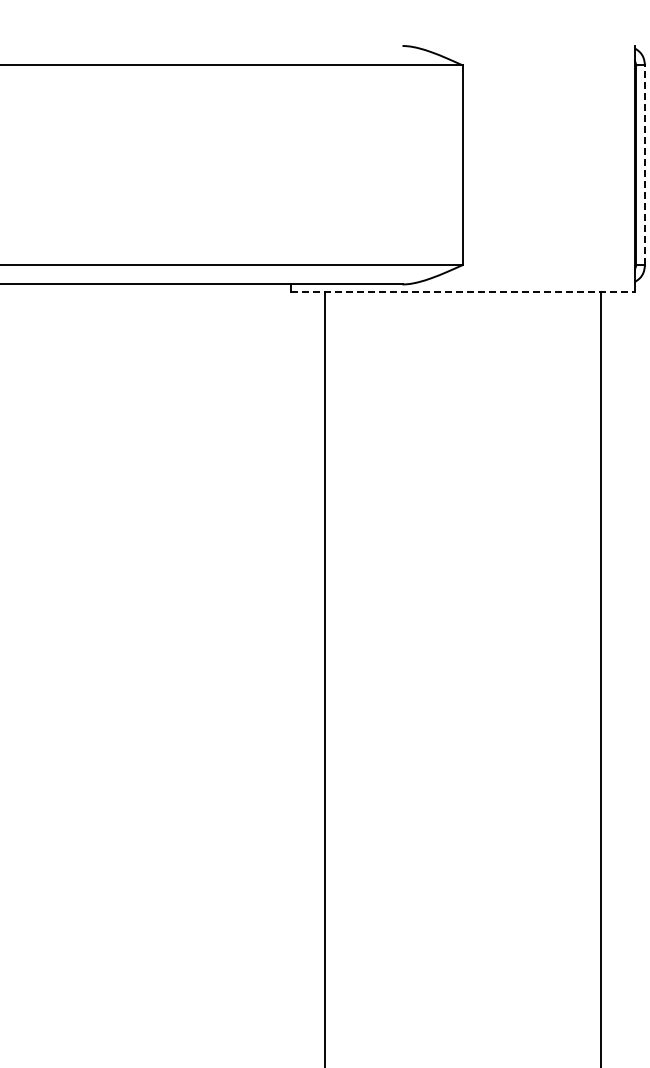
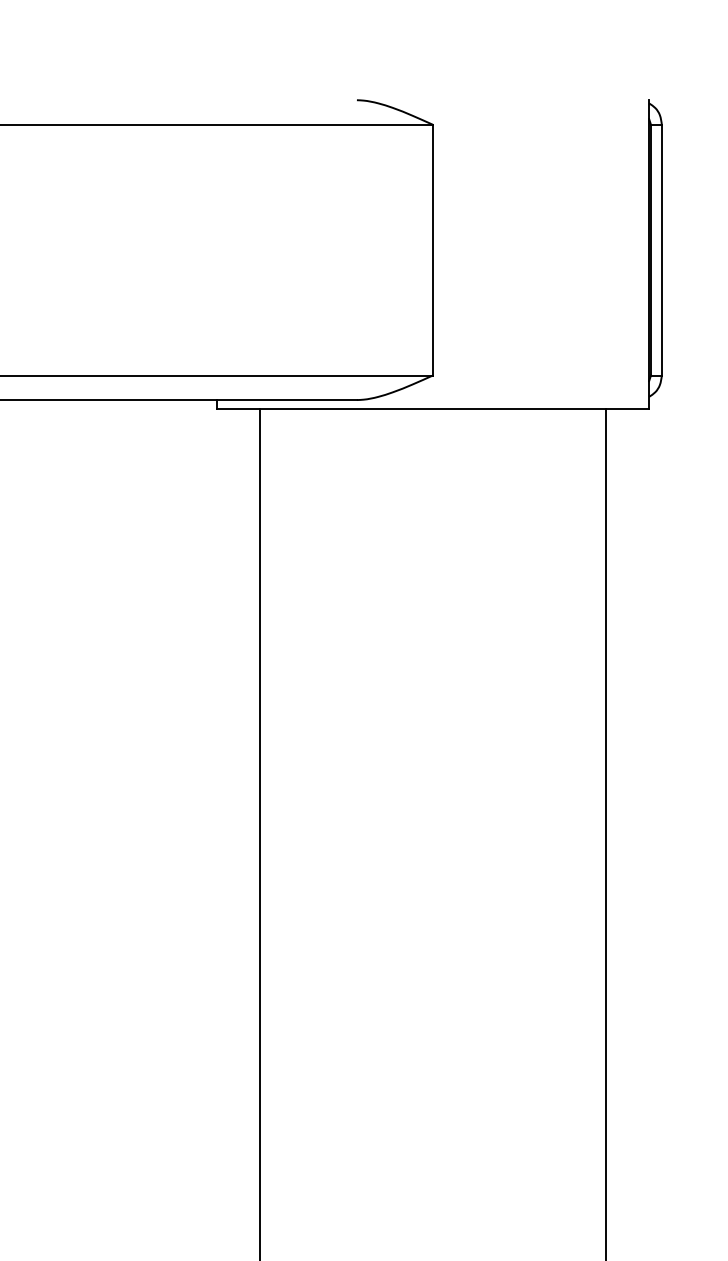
line: (645, 165) -> (662, 250), dashed -> solid
line: (463, 291) -> (433, 408), dashed -> solid

